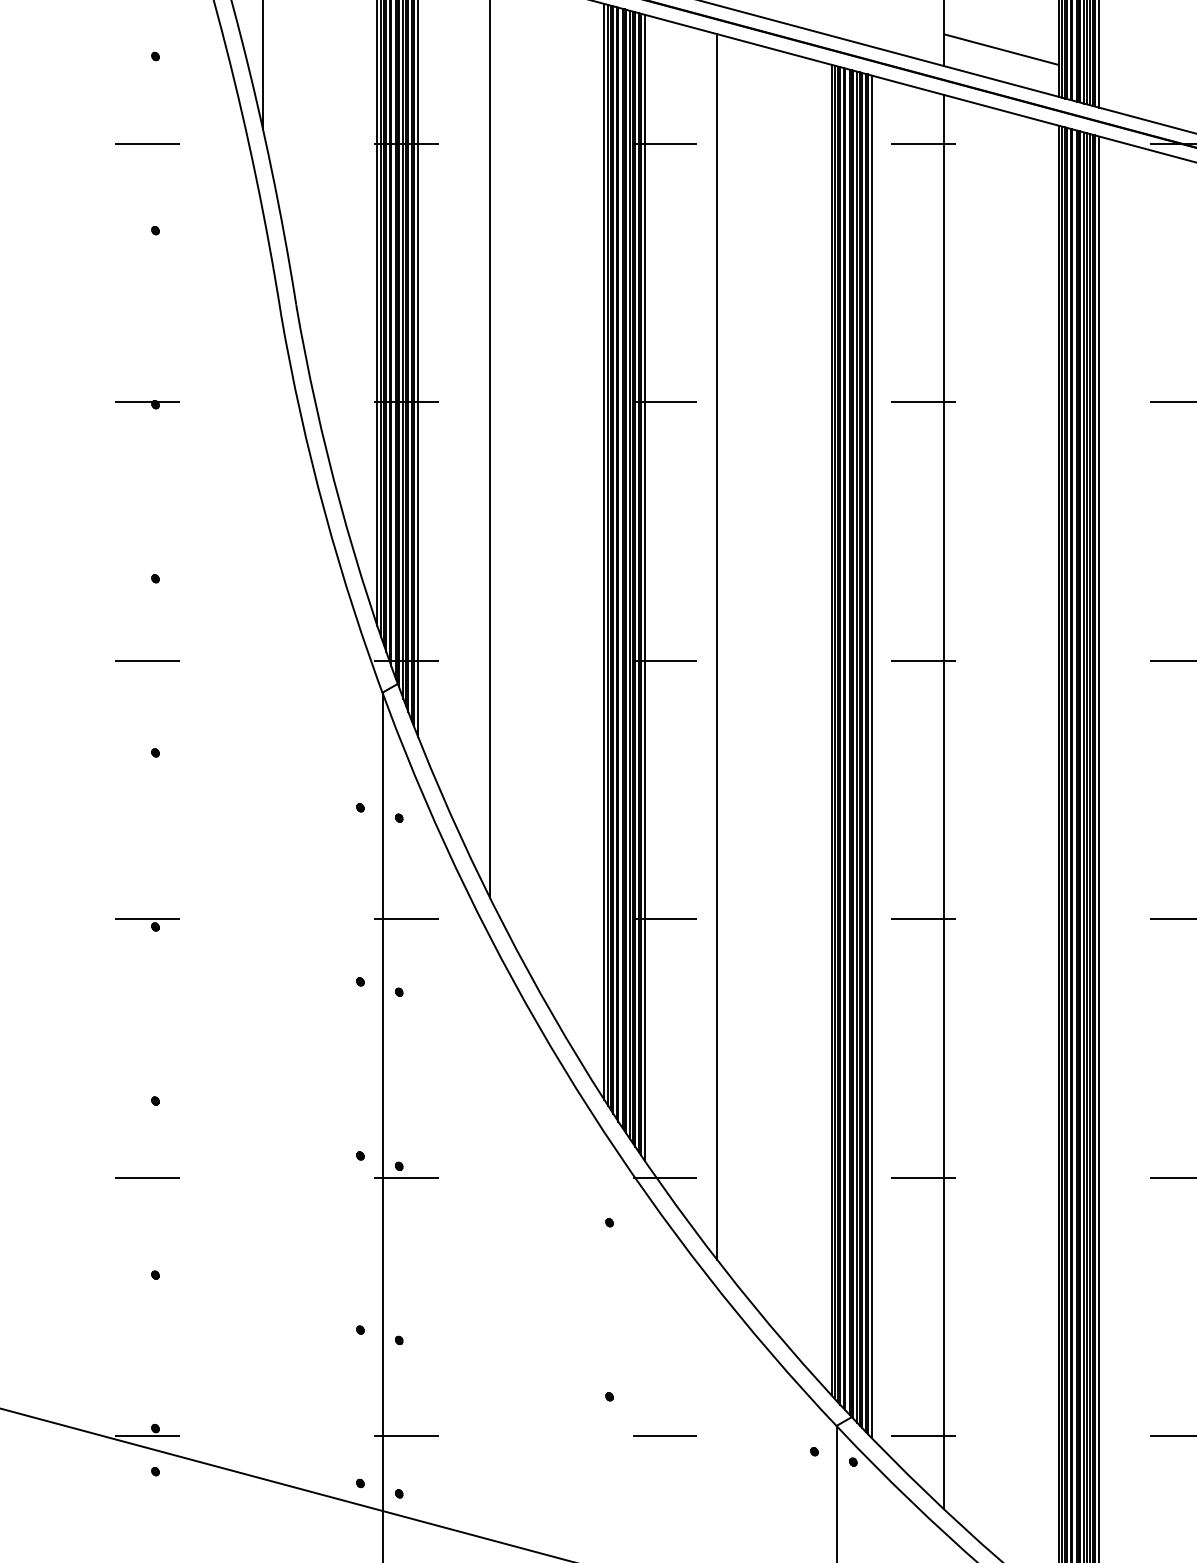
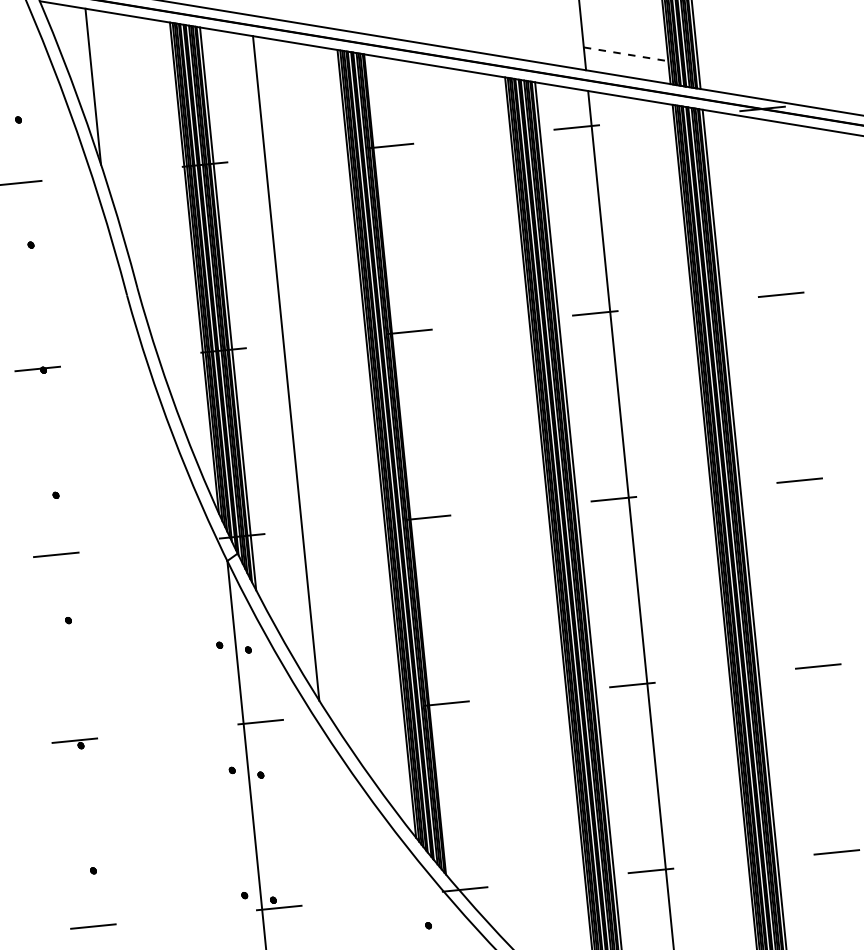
line: (1001, 49) -> (626, 54), solid -> dashed
line: (645, 587) -> (408, 466), removed
line: (717, 646) -> (464, 503), removed

